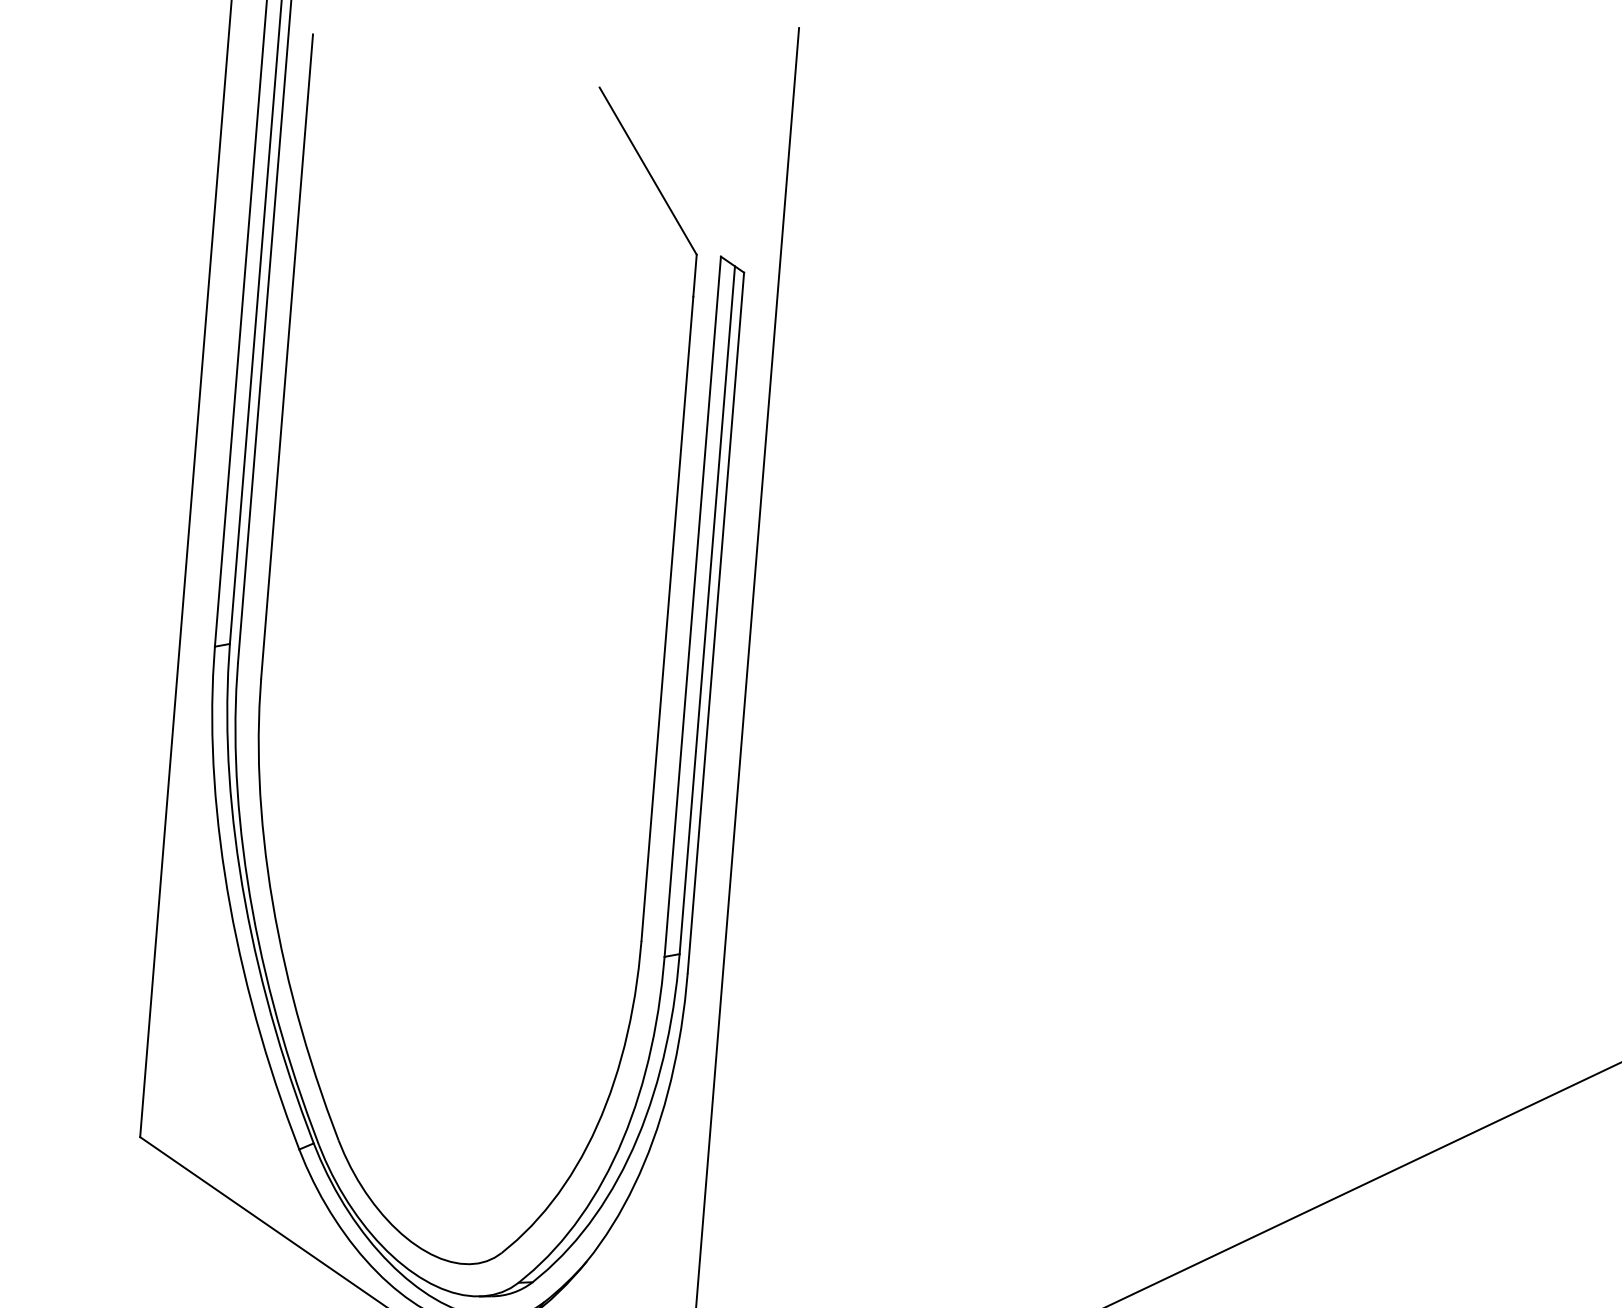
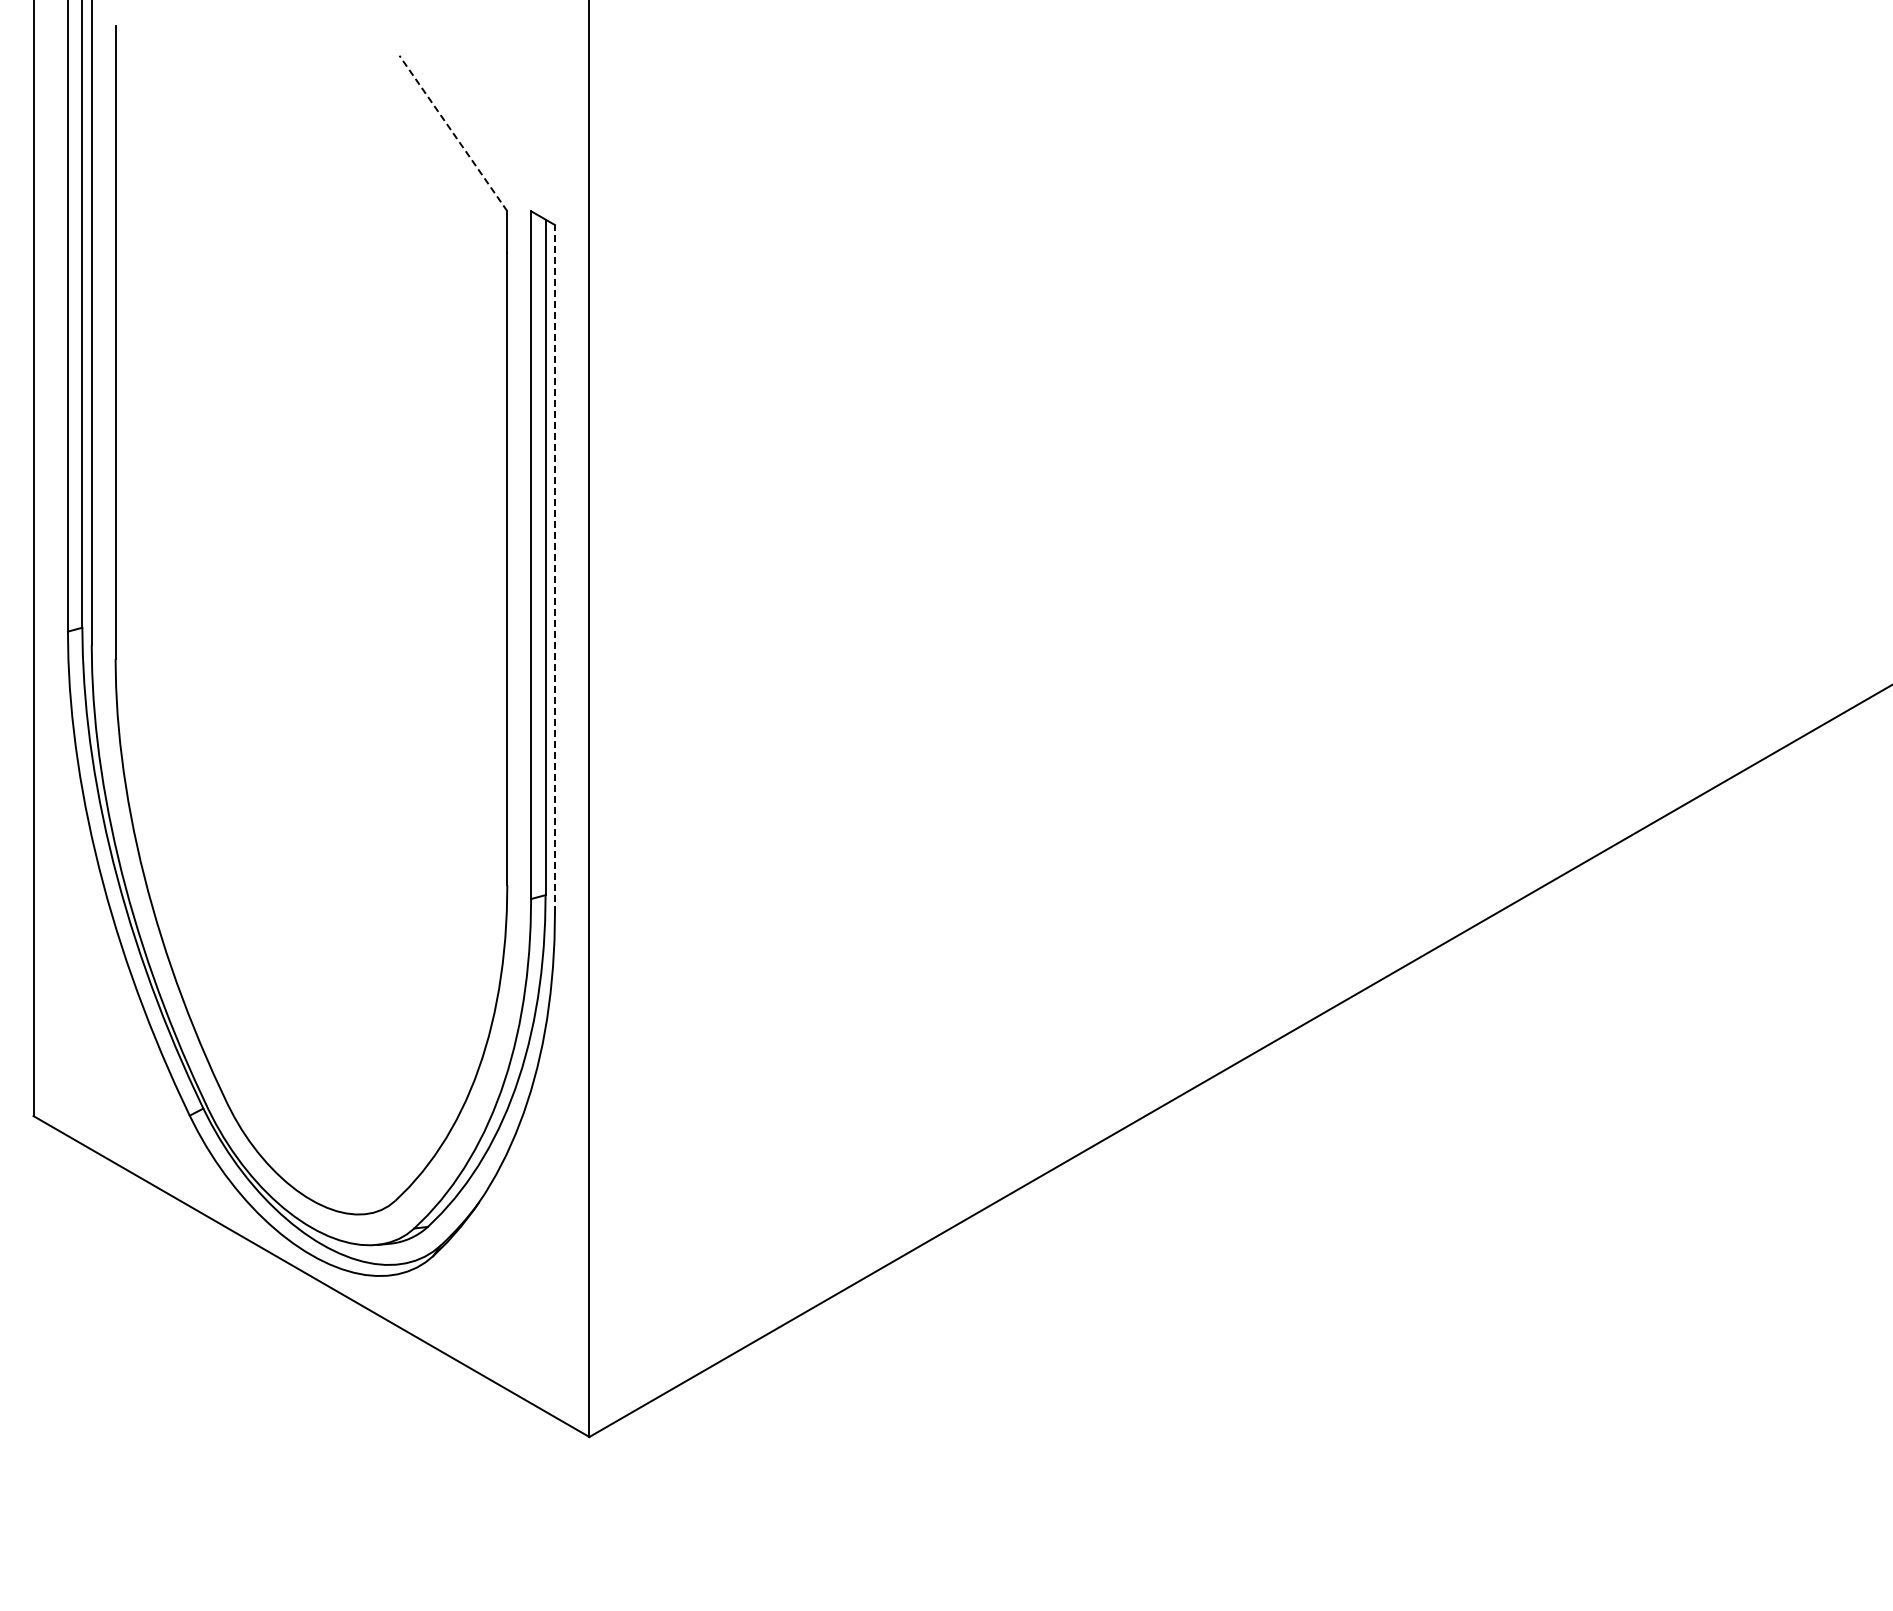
line: (648, 171) -> (453, 133), solid -> dashed
line: (715, 622) -> (554, 568), solid -> dashed

